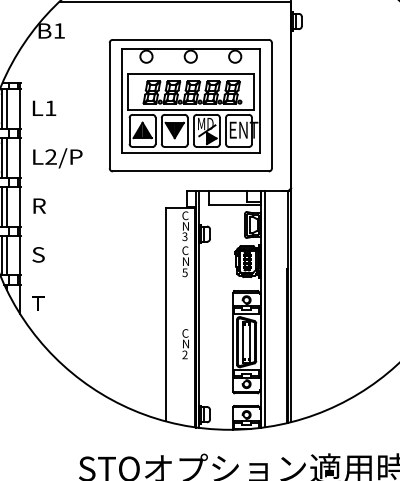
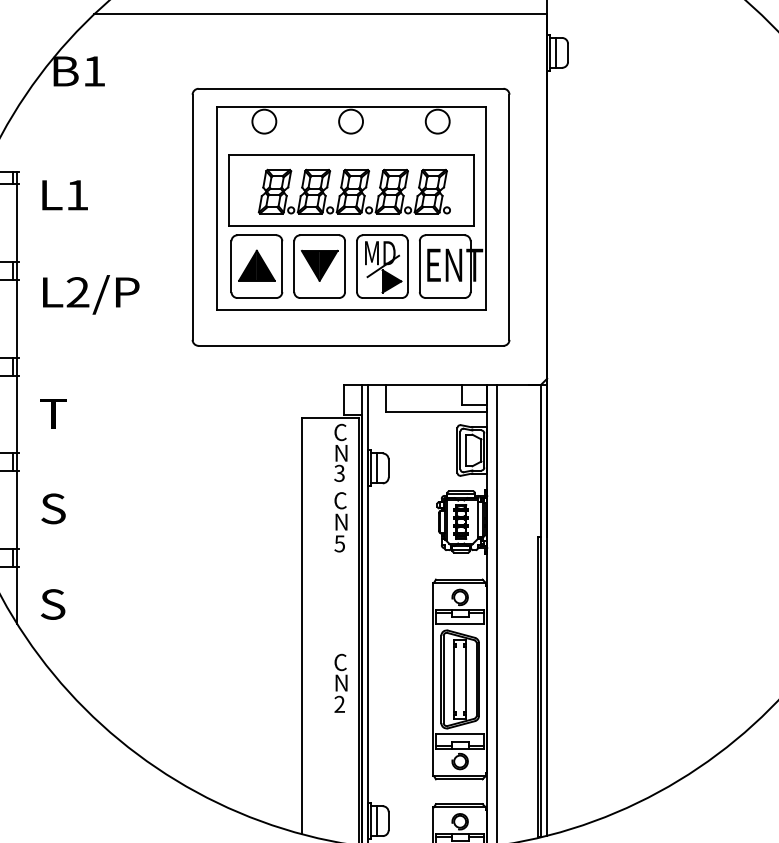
text: (44, 107) -> (65, 193), moved
text: (57, 158) -> (90, 295), moved
text: (38, 205) -> (53, 412), R -> T
text: (38, 303) -> (53, 603), T -> S

